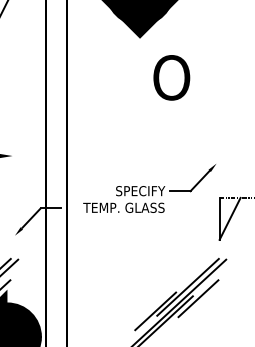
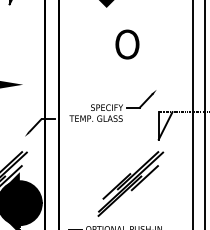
text: (171, 77) -> (127, 44), moved

